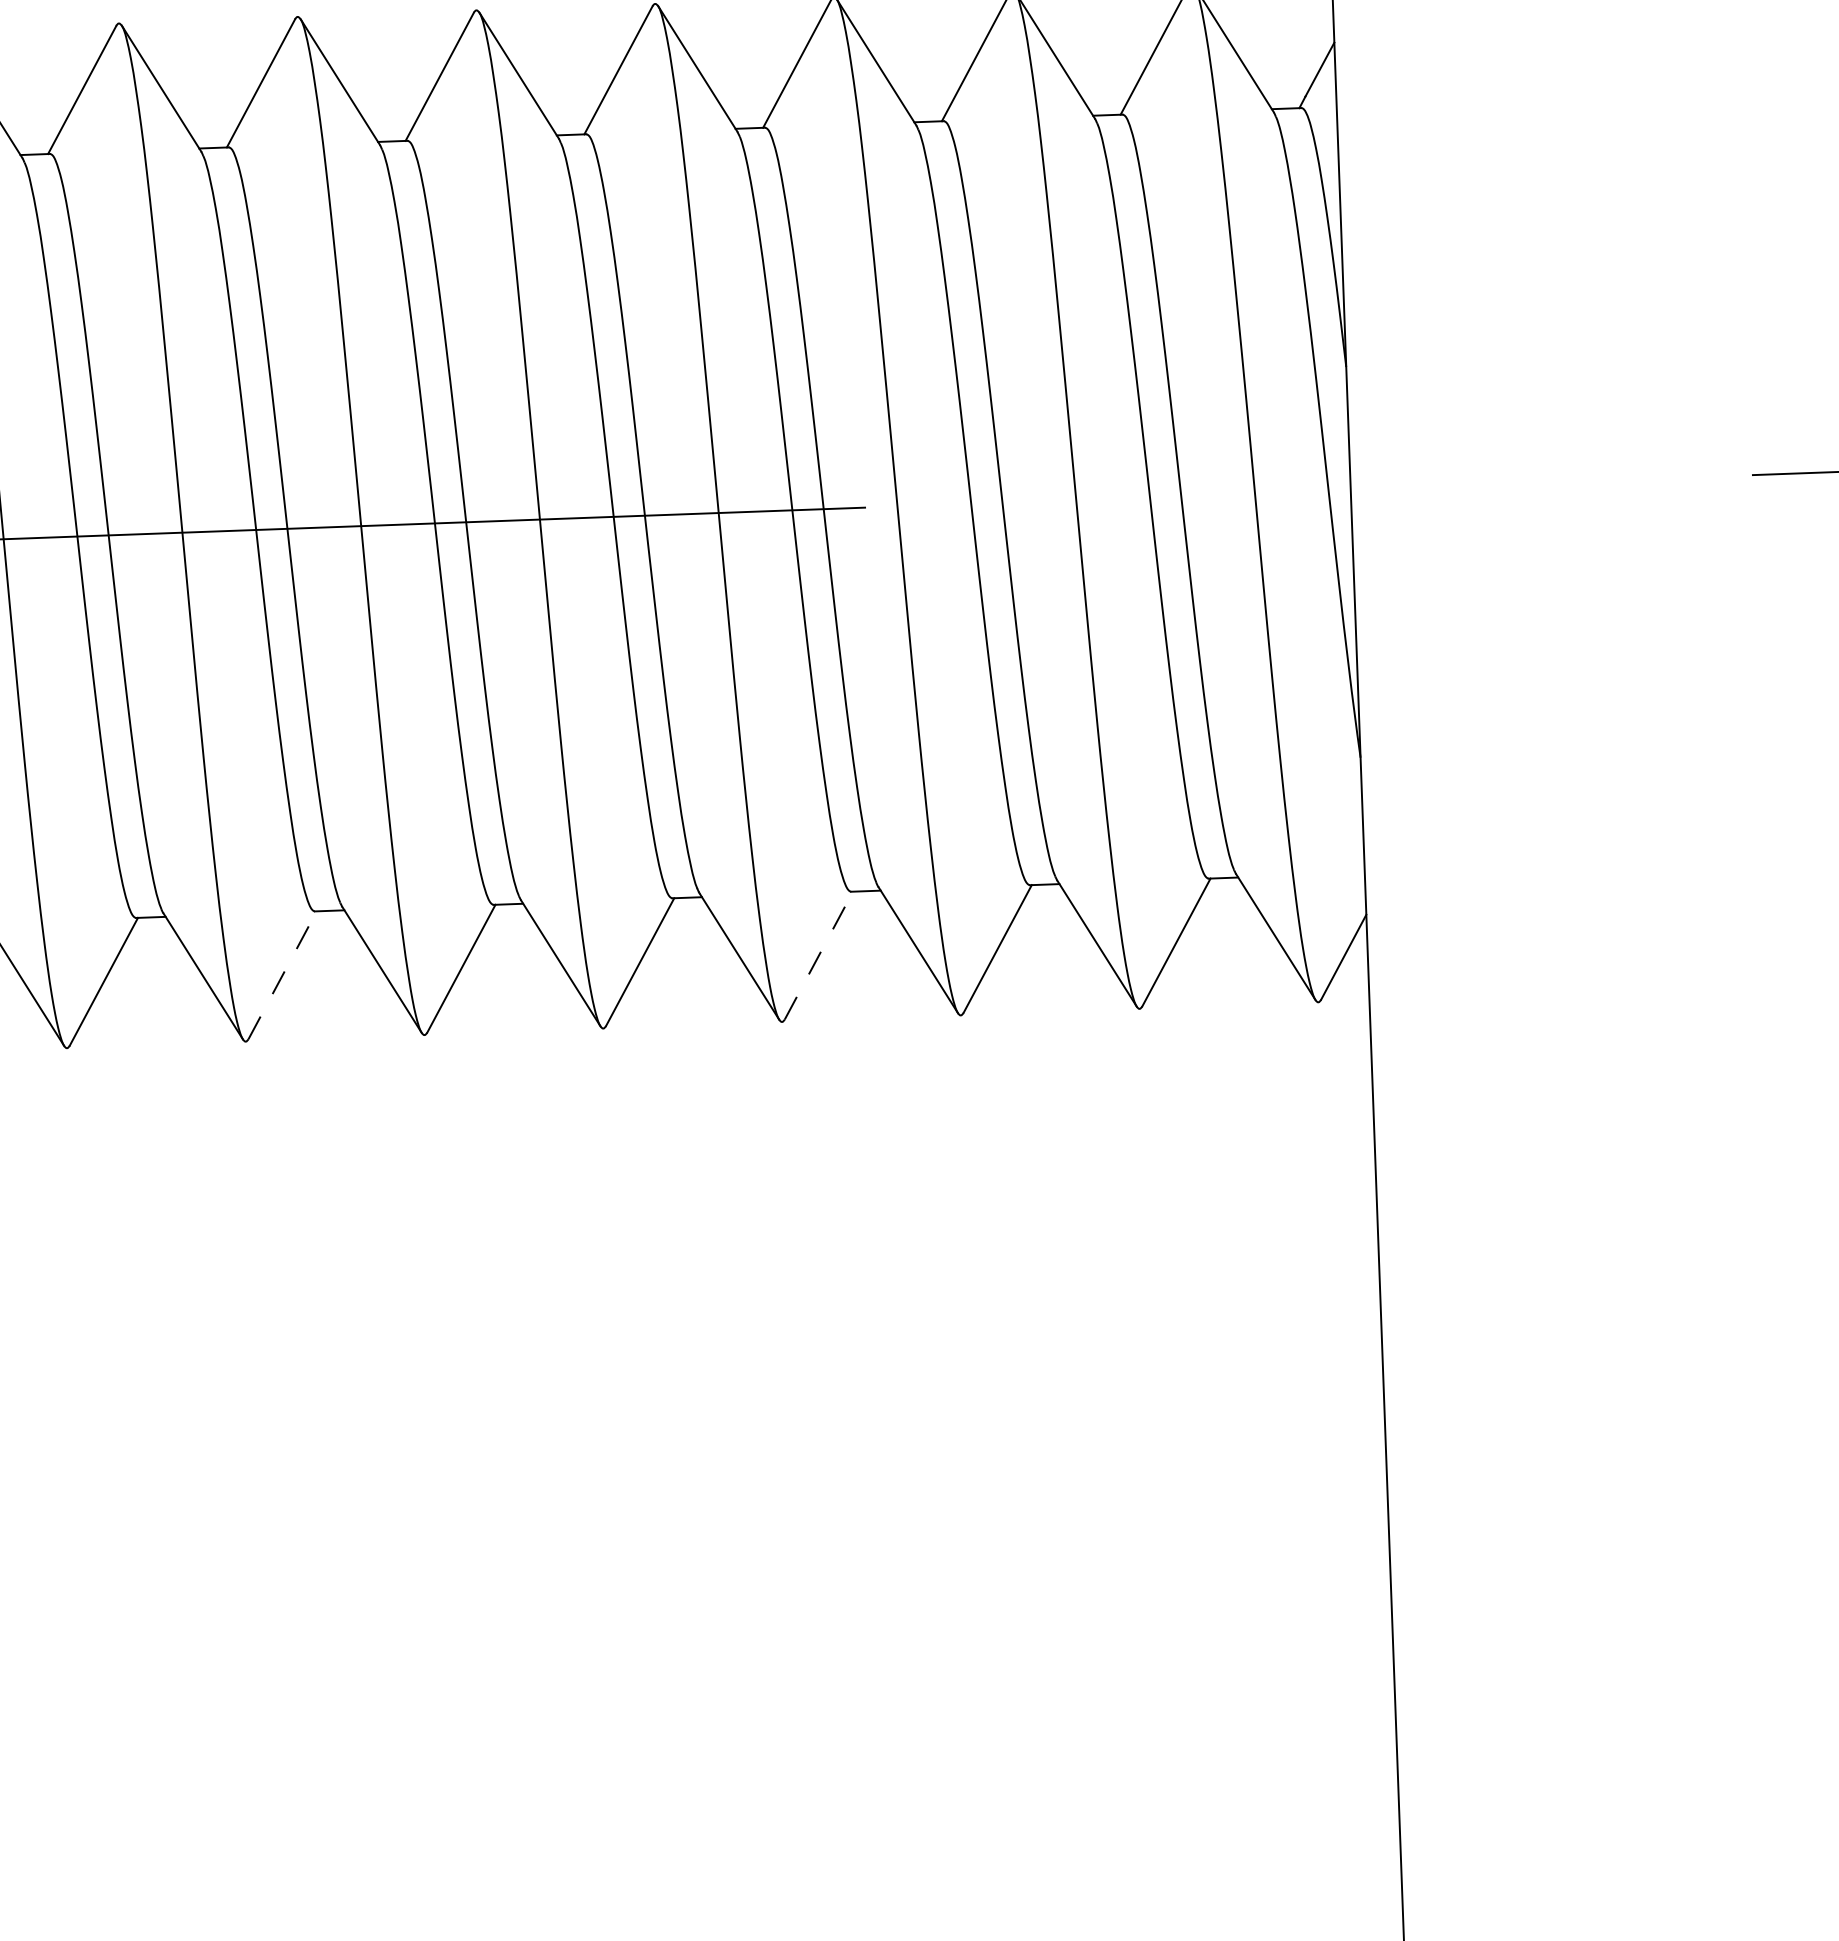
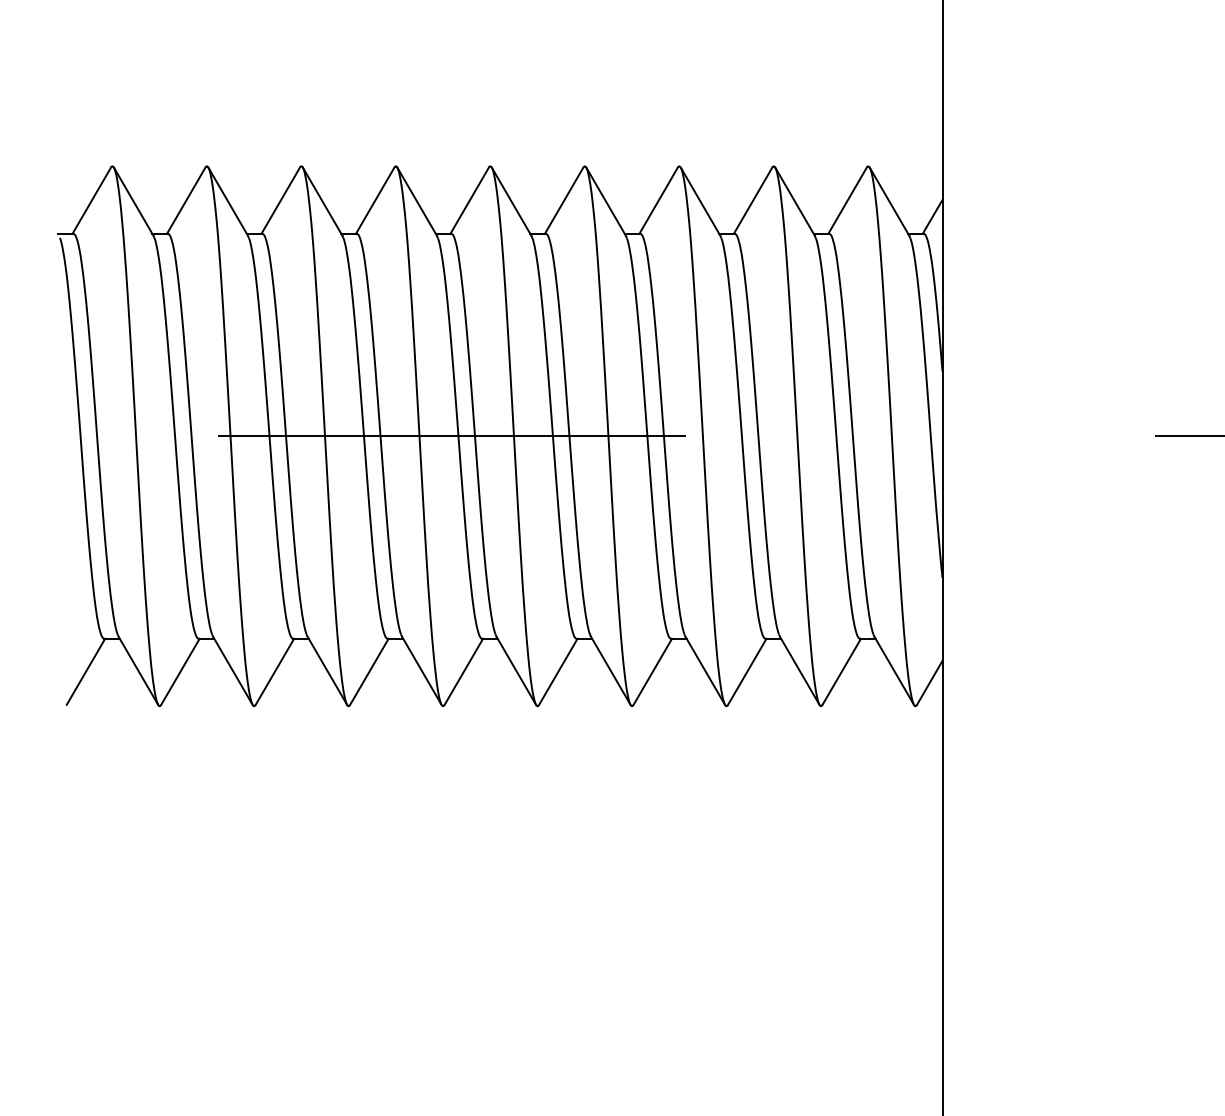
line: (820, 954) -> (653, 671), dashed -> solid
line: (282, 974) -> (369, 671), dashed -> solid

